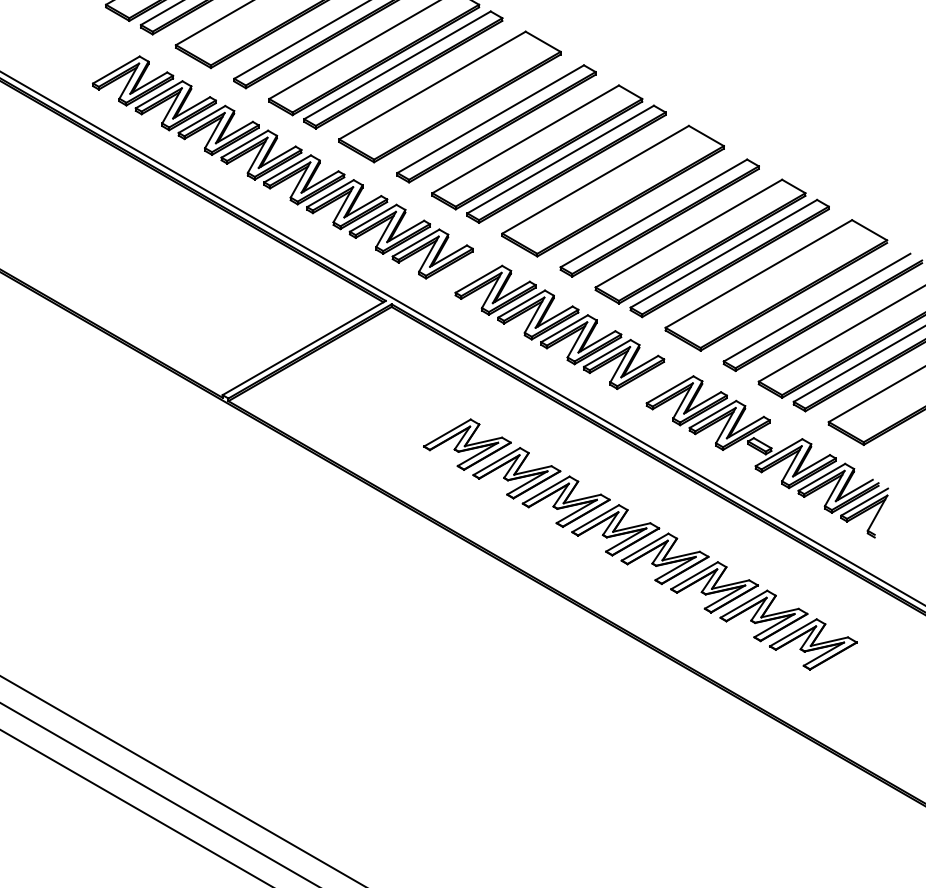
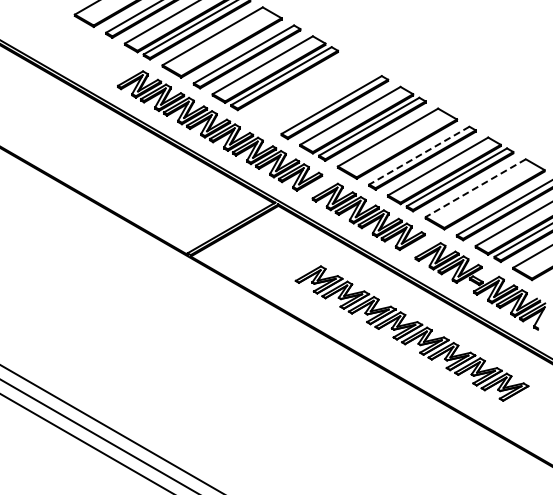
part: (449, 95) -> (309, 92), removed
line: (654, 213) -> (419, 155), solid -> dashed
line: (758, 274) -> (475, 188), solid -> dashed

